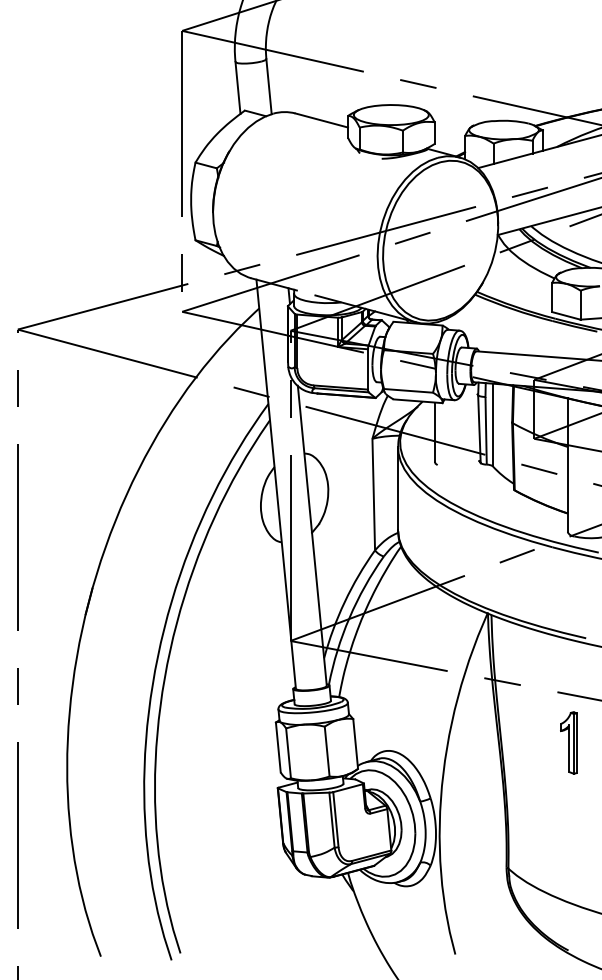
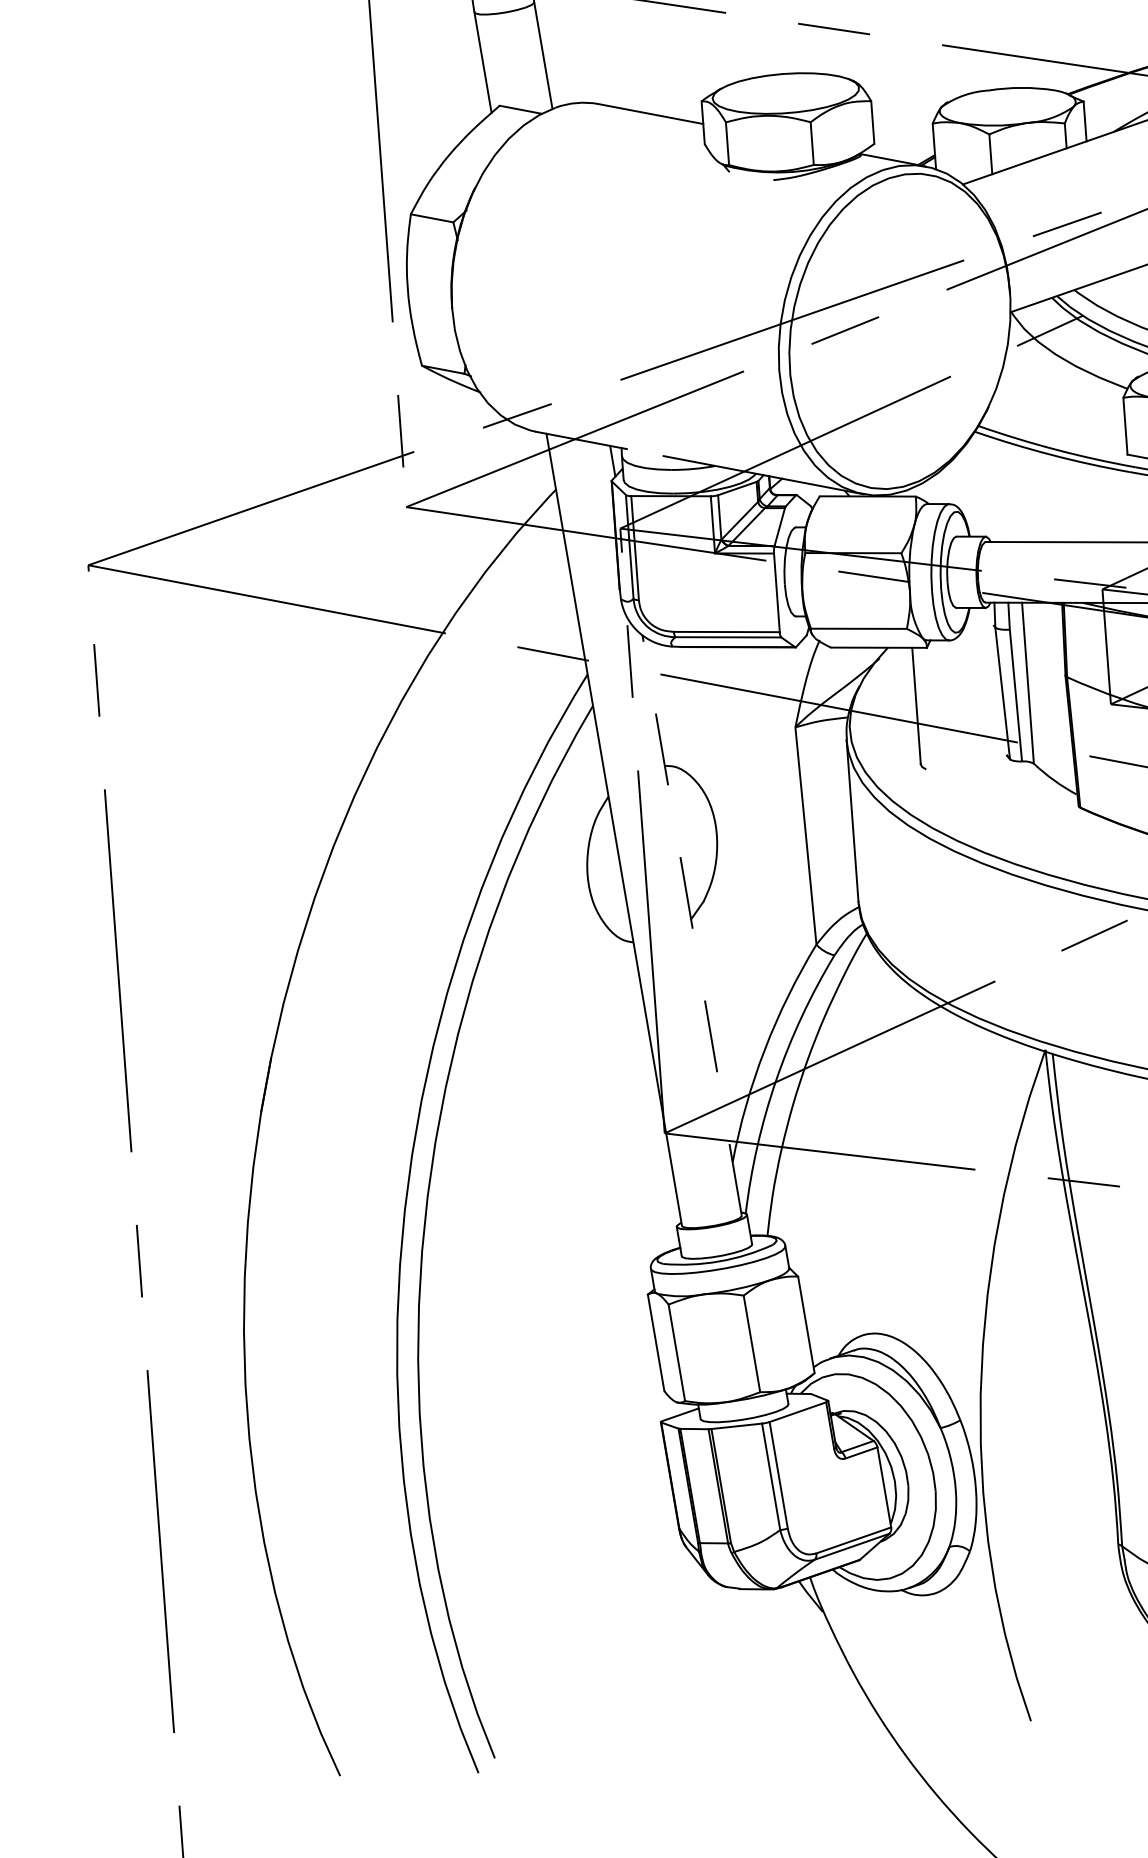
line: (312, 535) -> (692, 924), solid -> dashed

